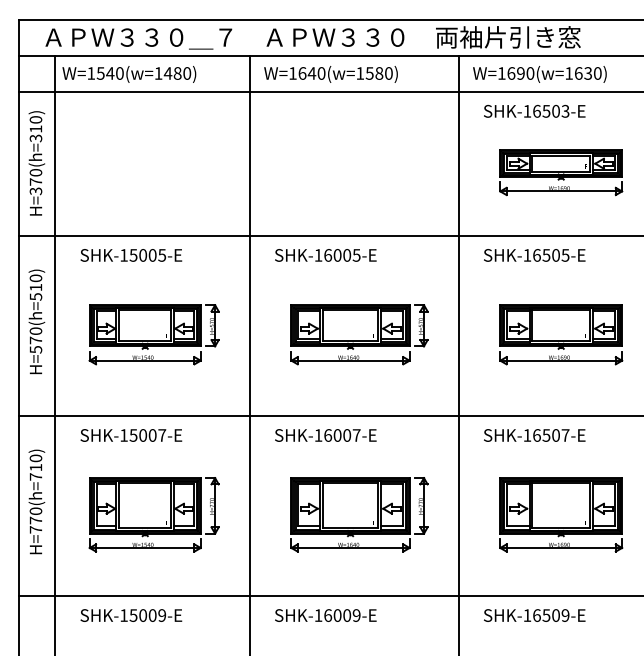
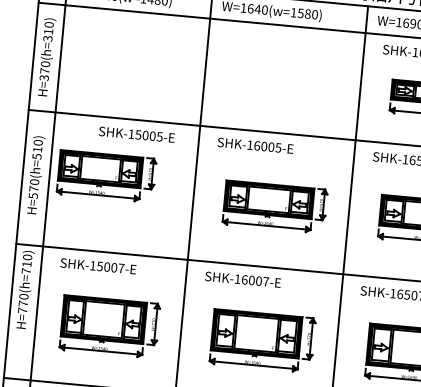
text: (131, 255) -> (136, 134), moved
part: (153, 334) -> (106, 176), moved
text: (36, 501) -> (25, 289), moved

